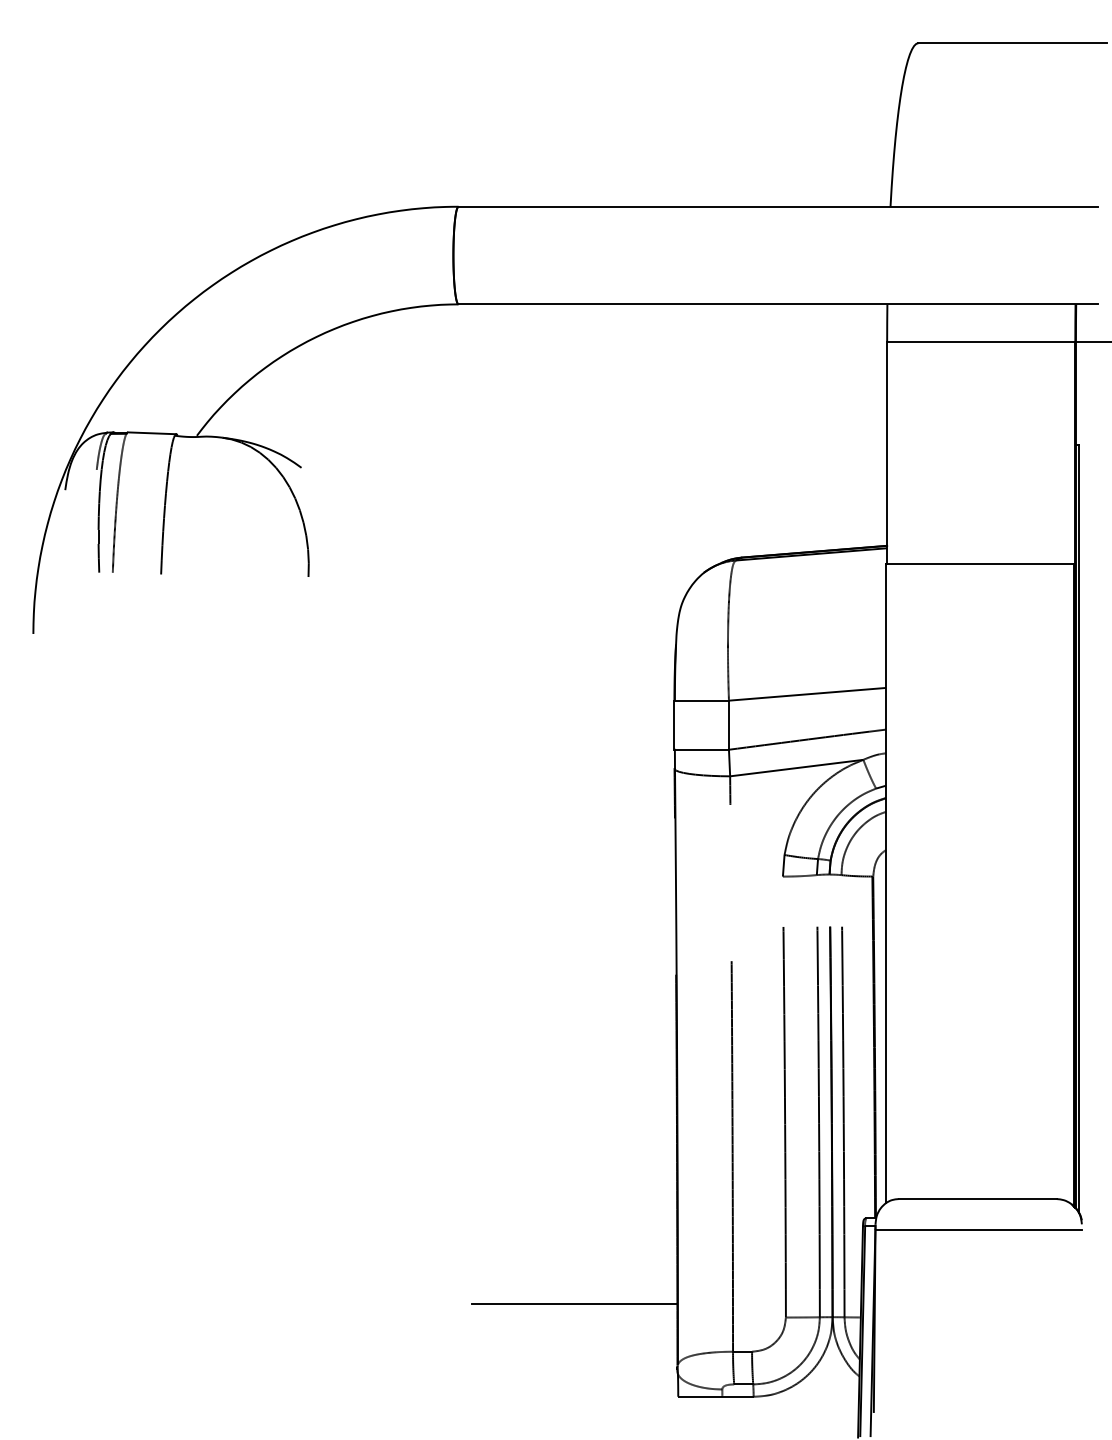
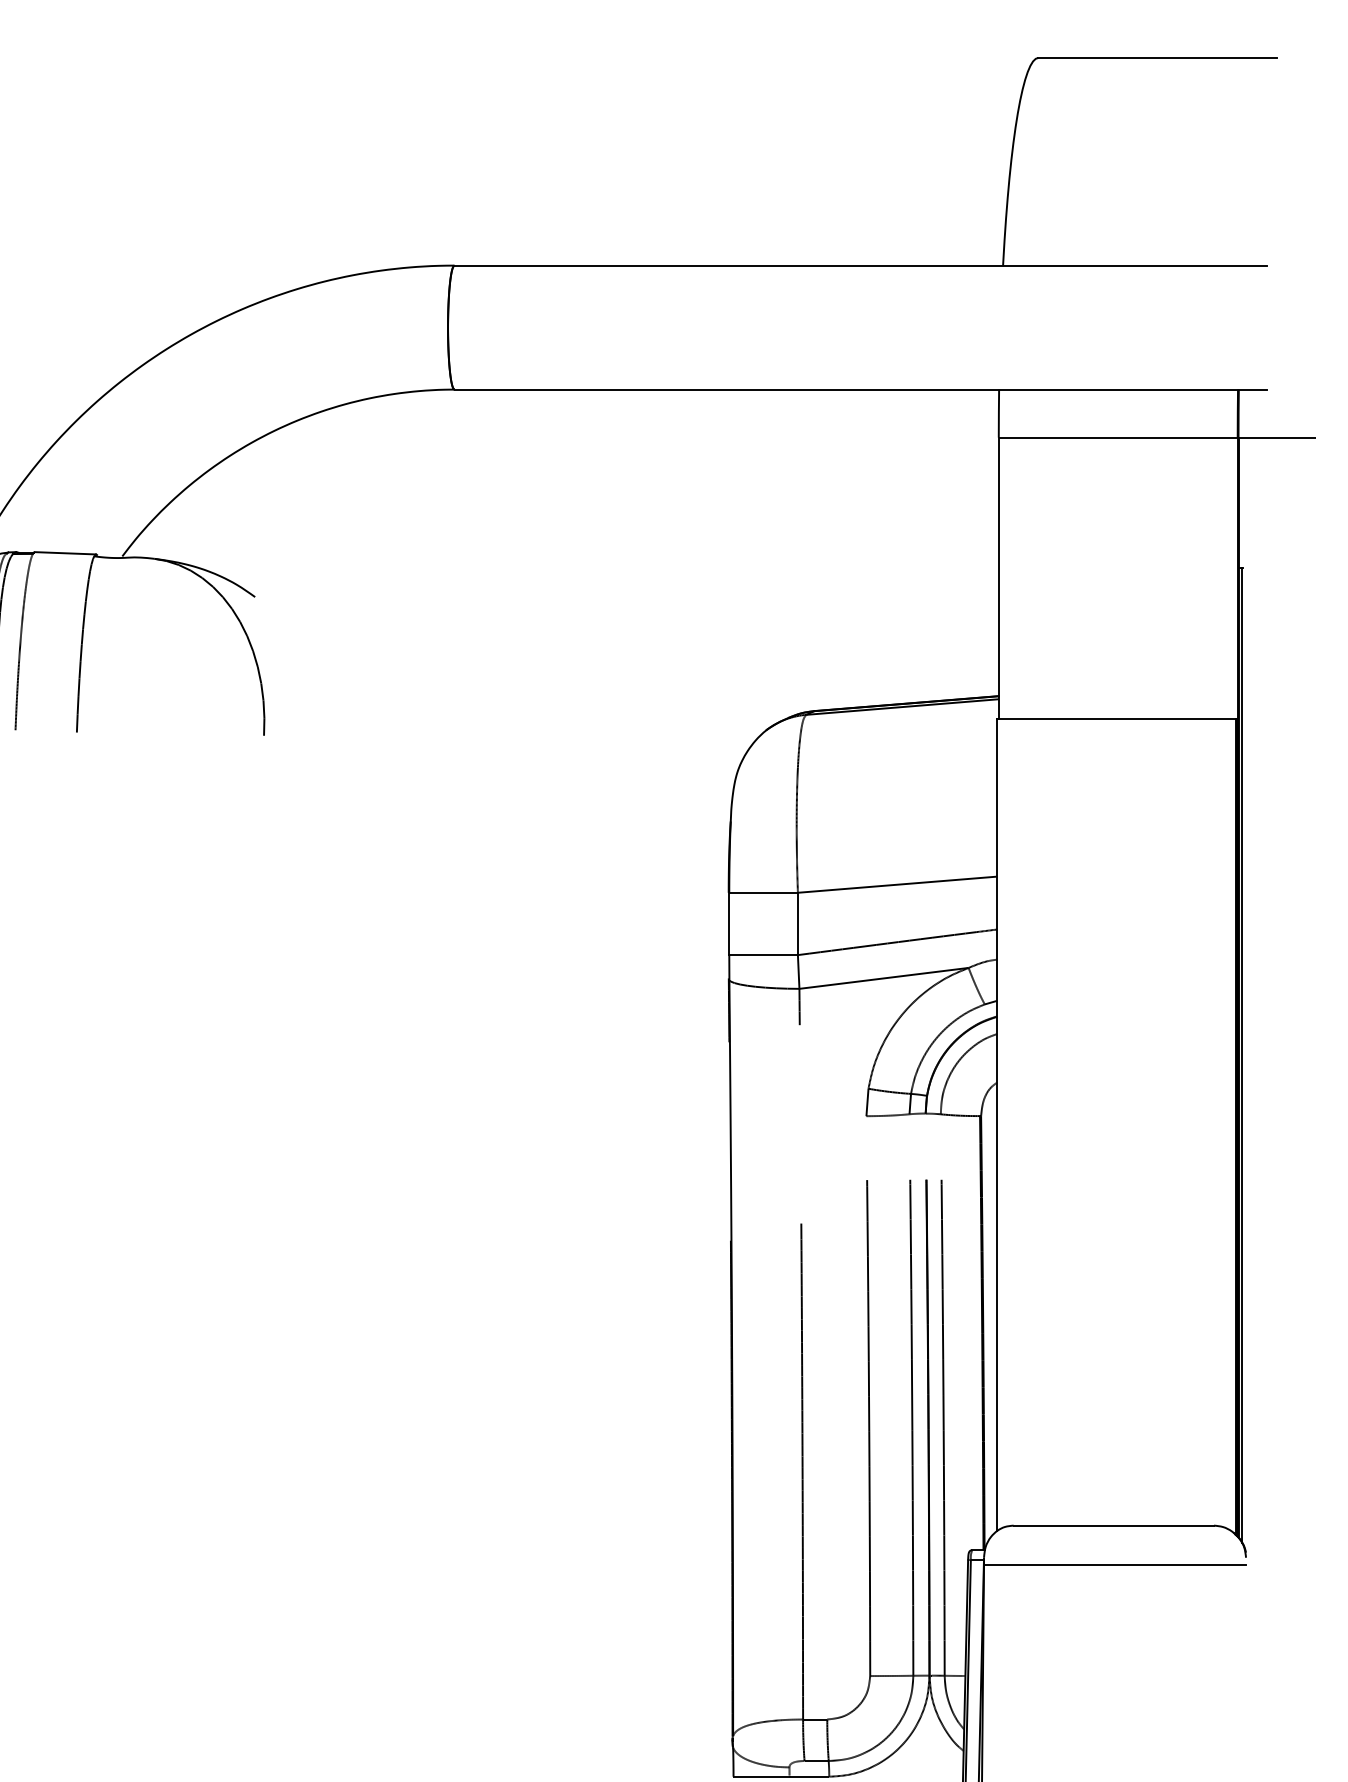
line: (574, 1304) -> (601, 1659), removed

